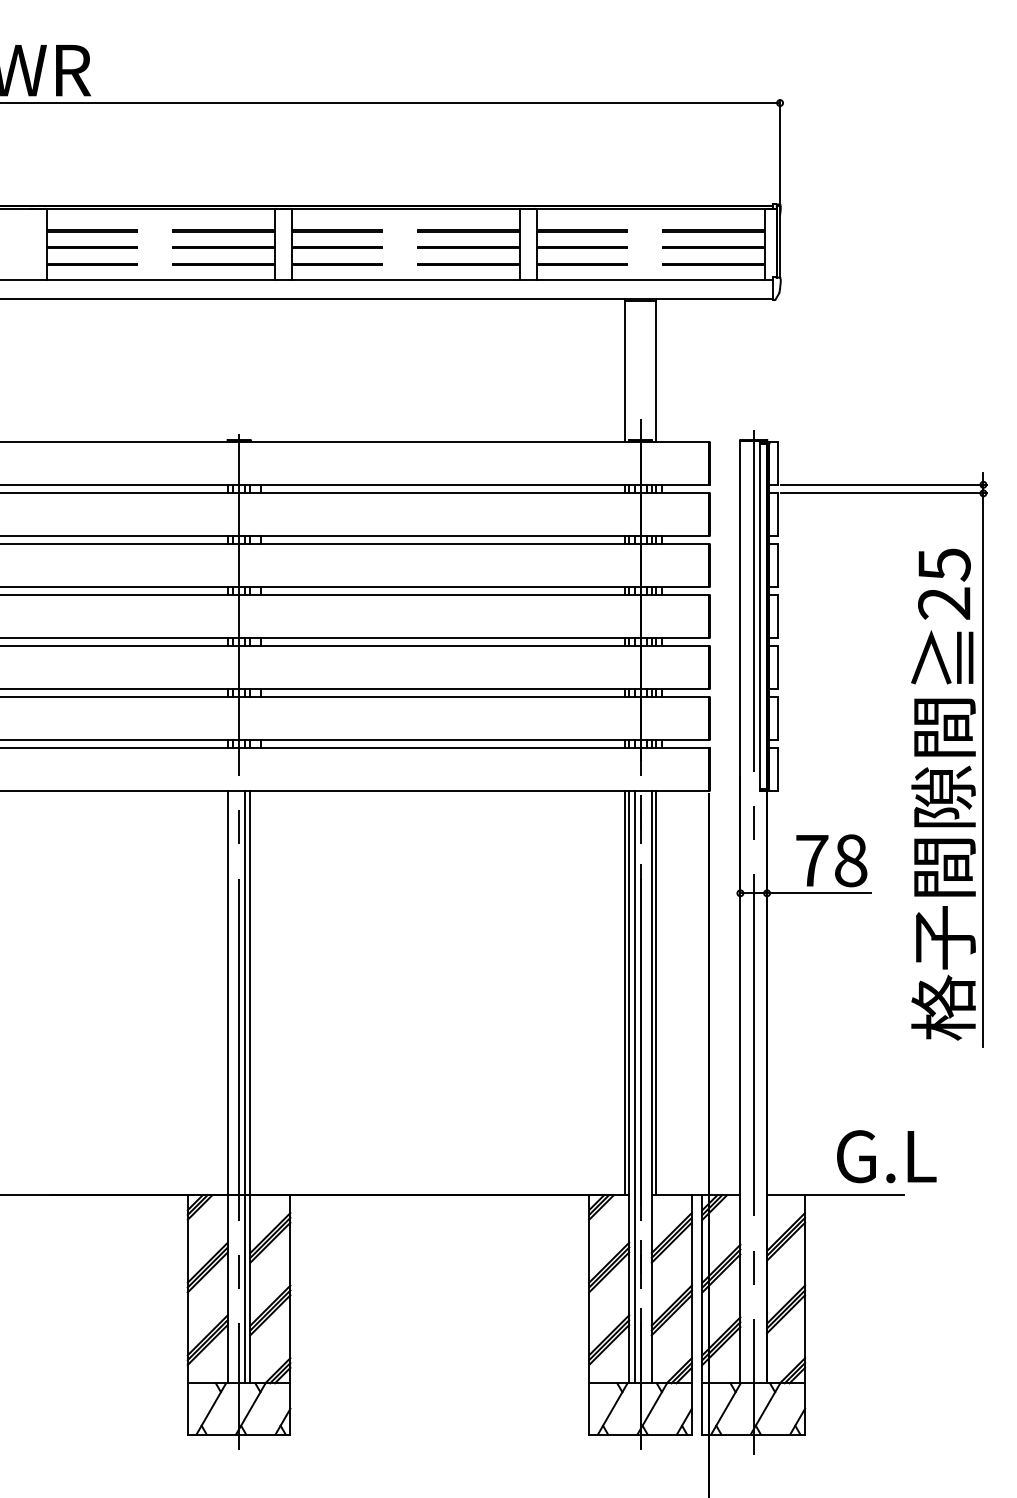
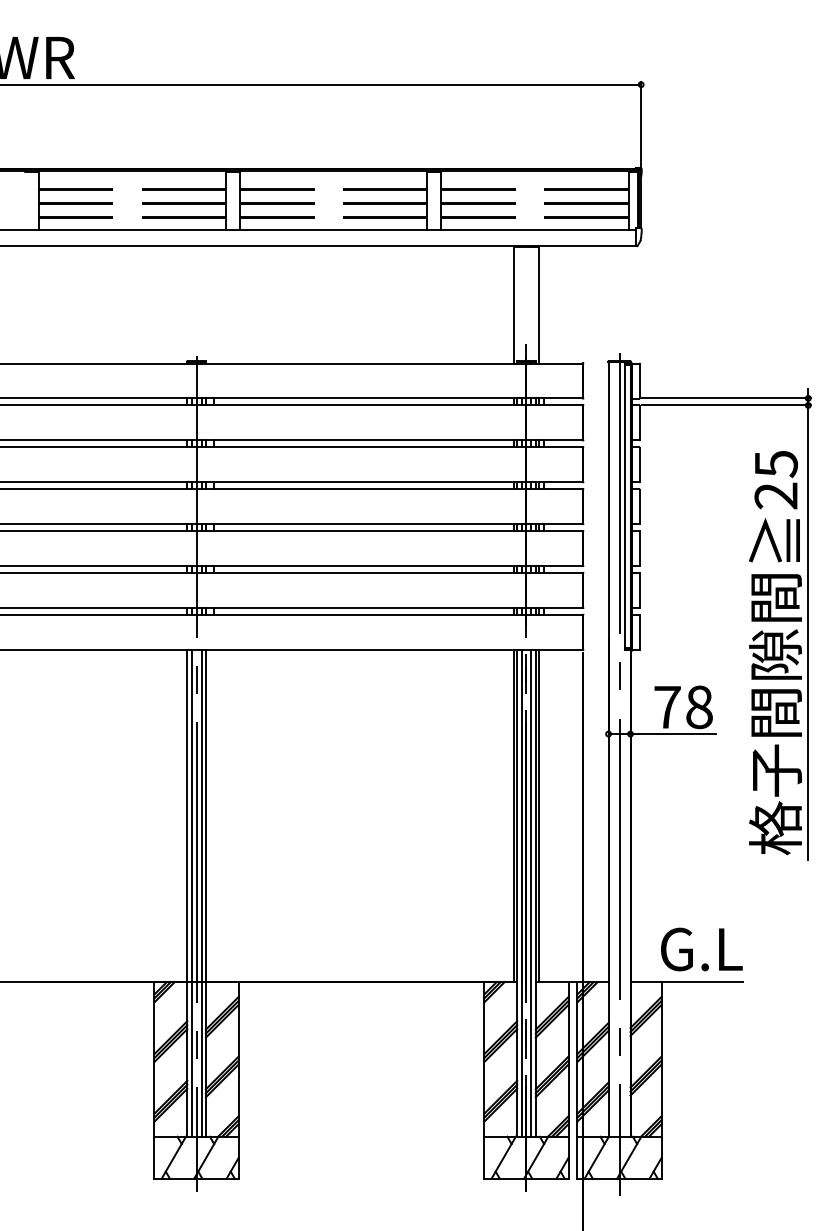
line: (232, 1086) -> (191, 892), added
line: (646, 1086) -> (531, 892), added
text: (886, 1156) -> (701, 949), moved

